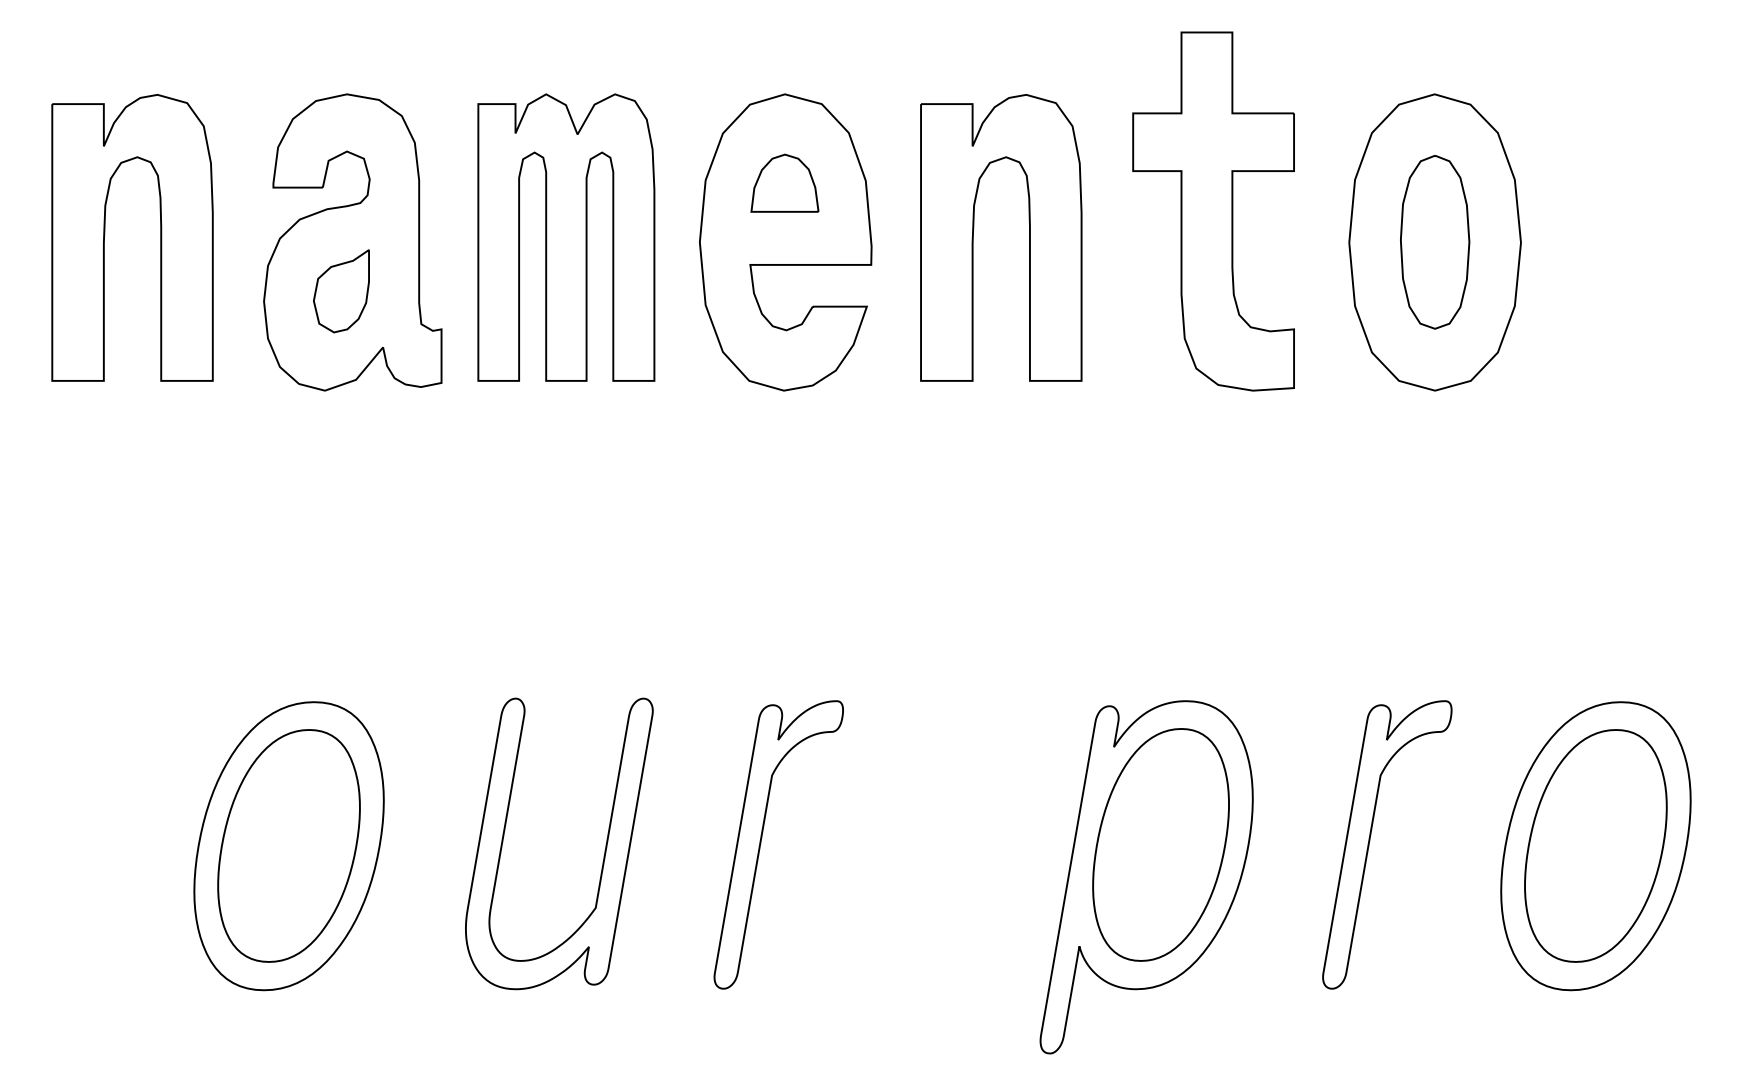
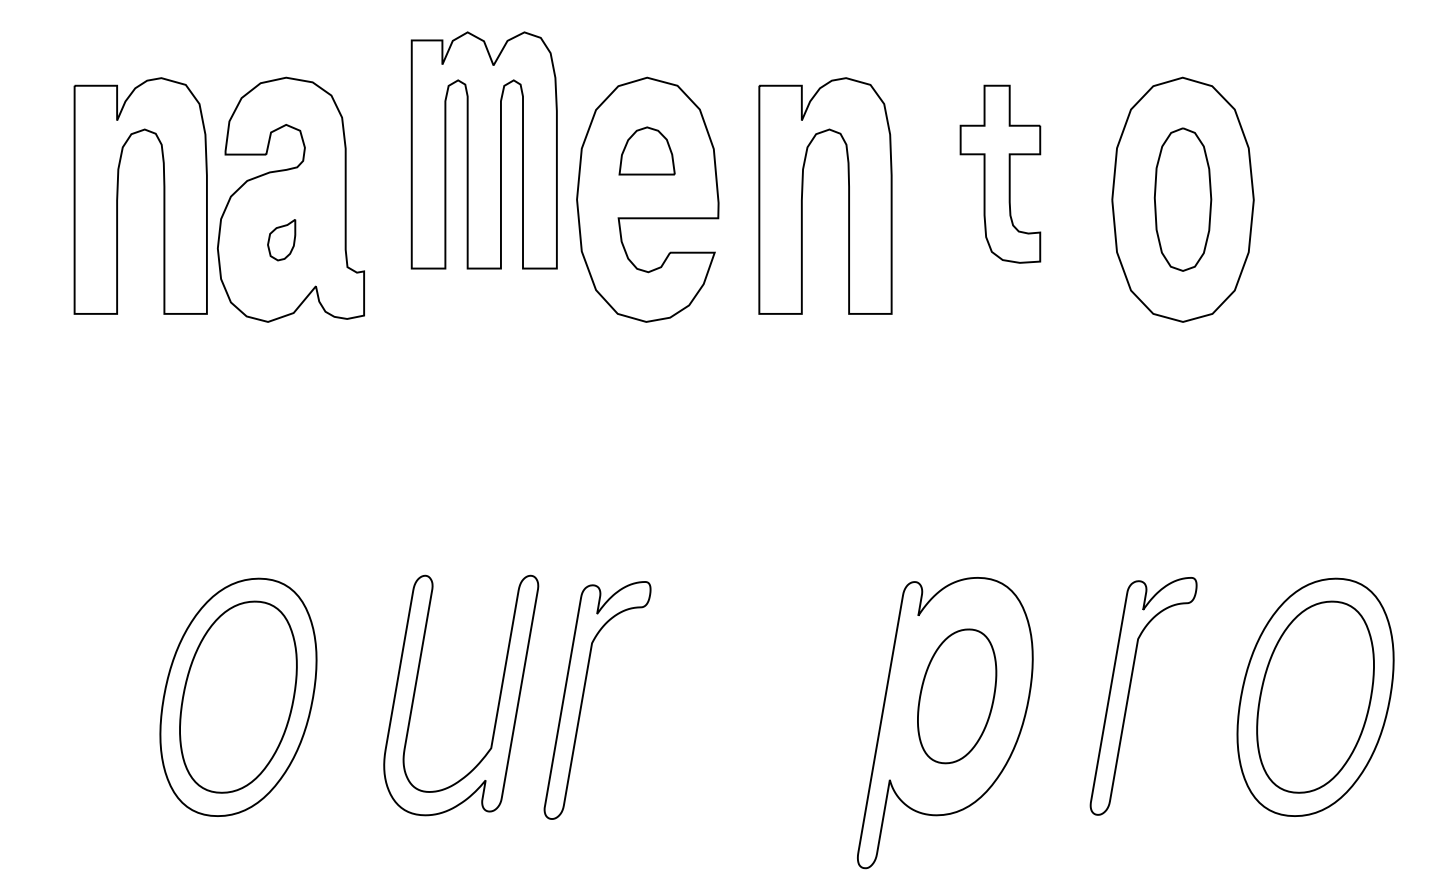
part: (1213, 211) -> (1000, 174), size x0.6
part: (105, 235) -> (118, 194), moved
part: (566, 237) -> (484, 150), moved
part: (341, 291) -> (281, 240), size x0.6
part: (761, 843) -> (583, 699), moved
part: (1160, 844) -> (956, 695), size x0.7

